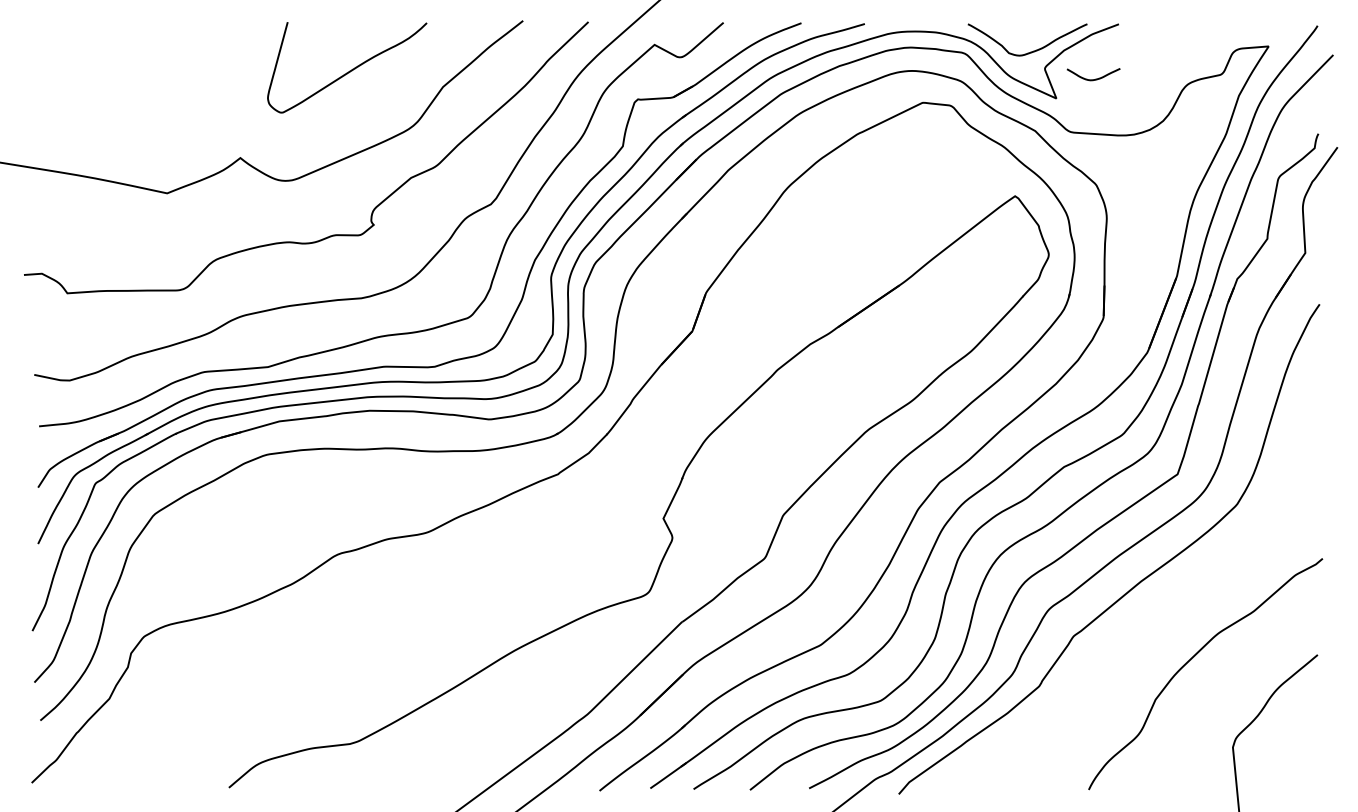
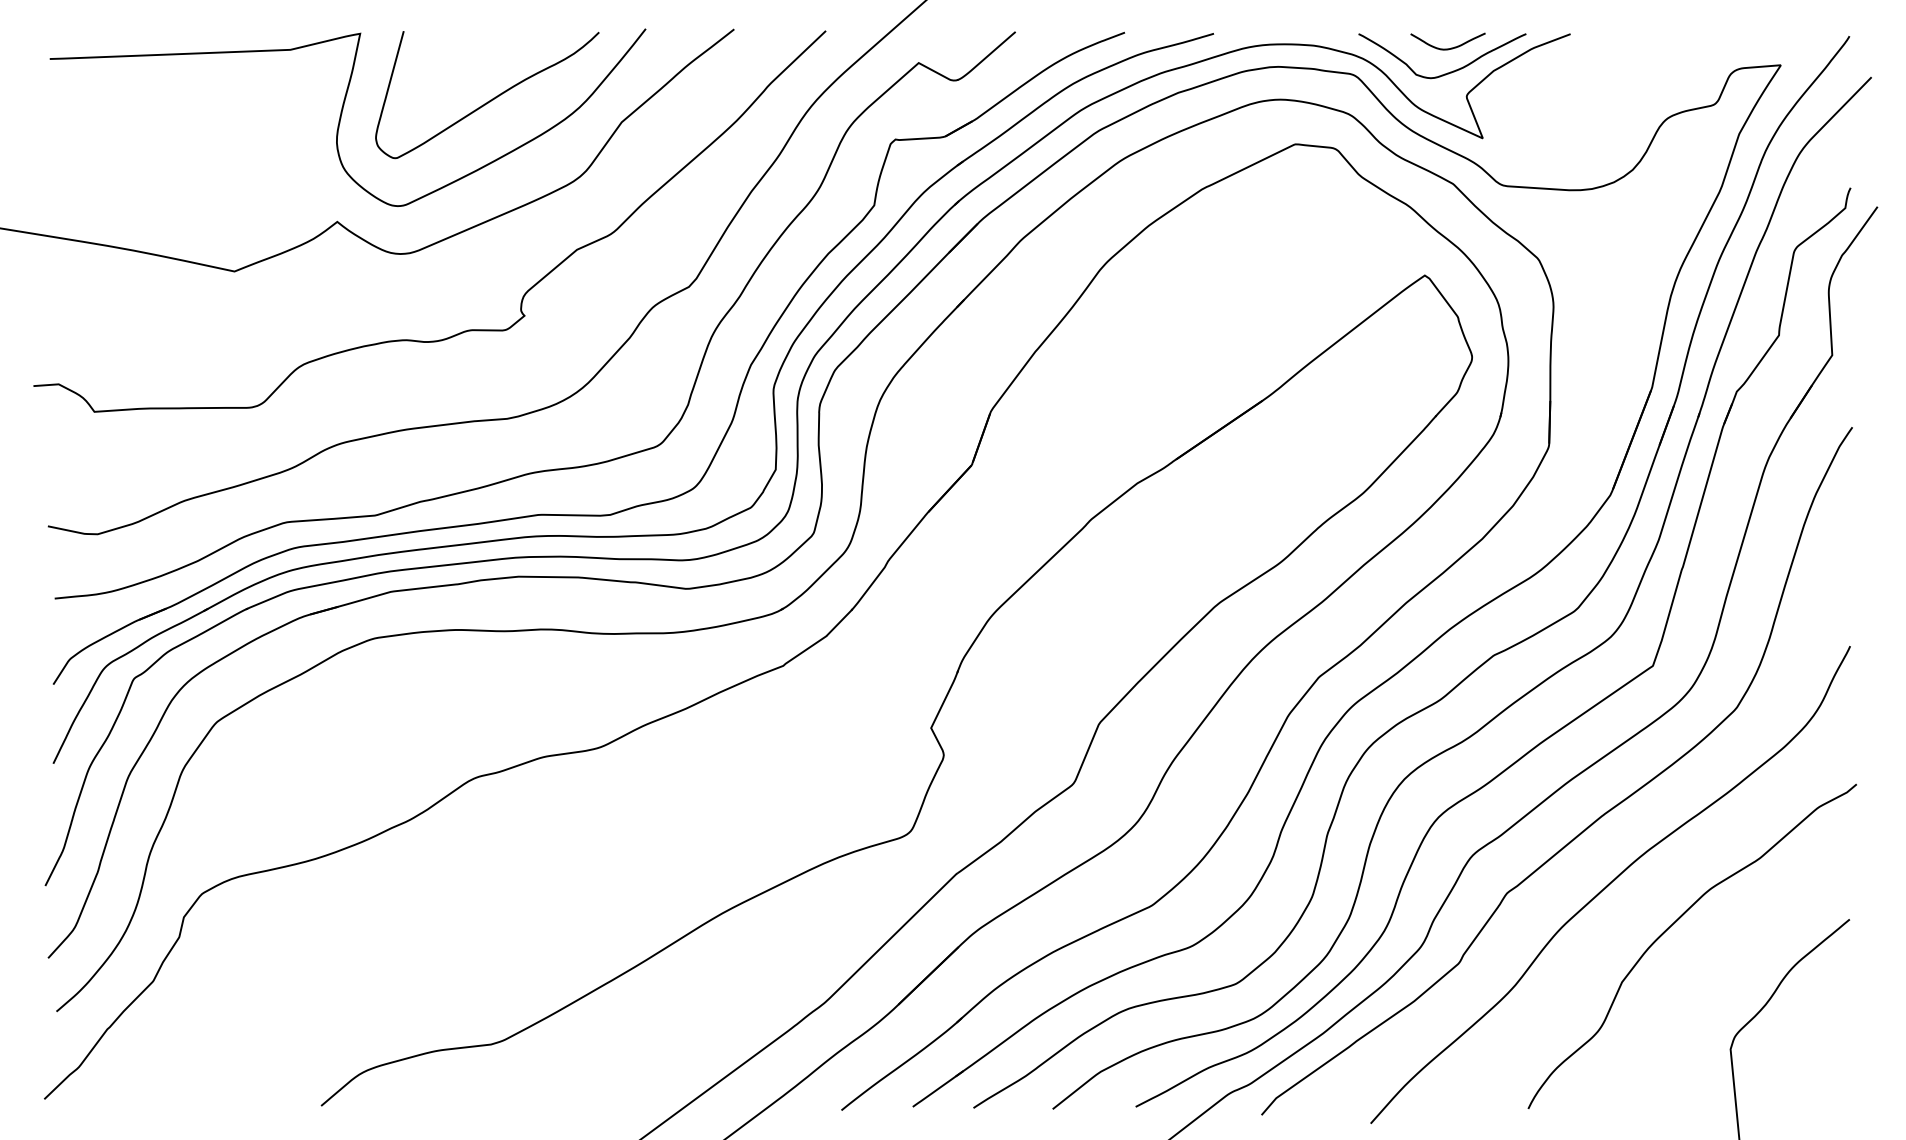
curve: (1095, 78) -> (1450, 47), moved
curve: (244, 81) -> (343, 114), added
curve: (1147, 630) -> (1610, 885), added

